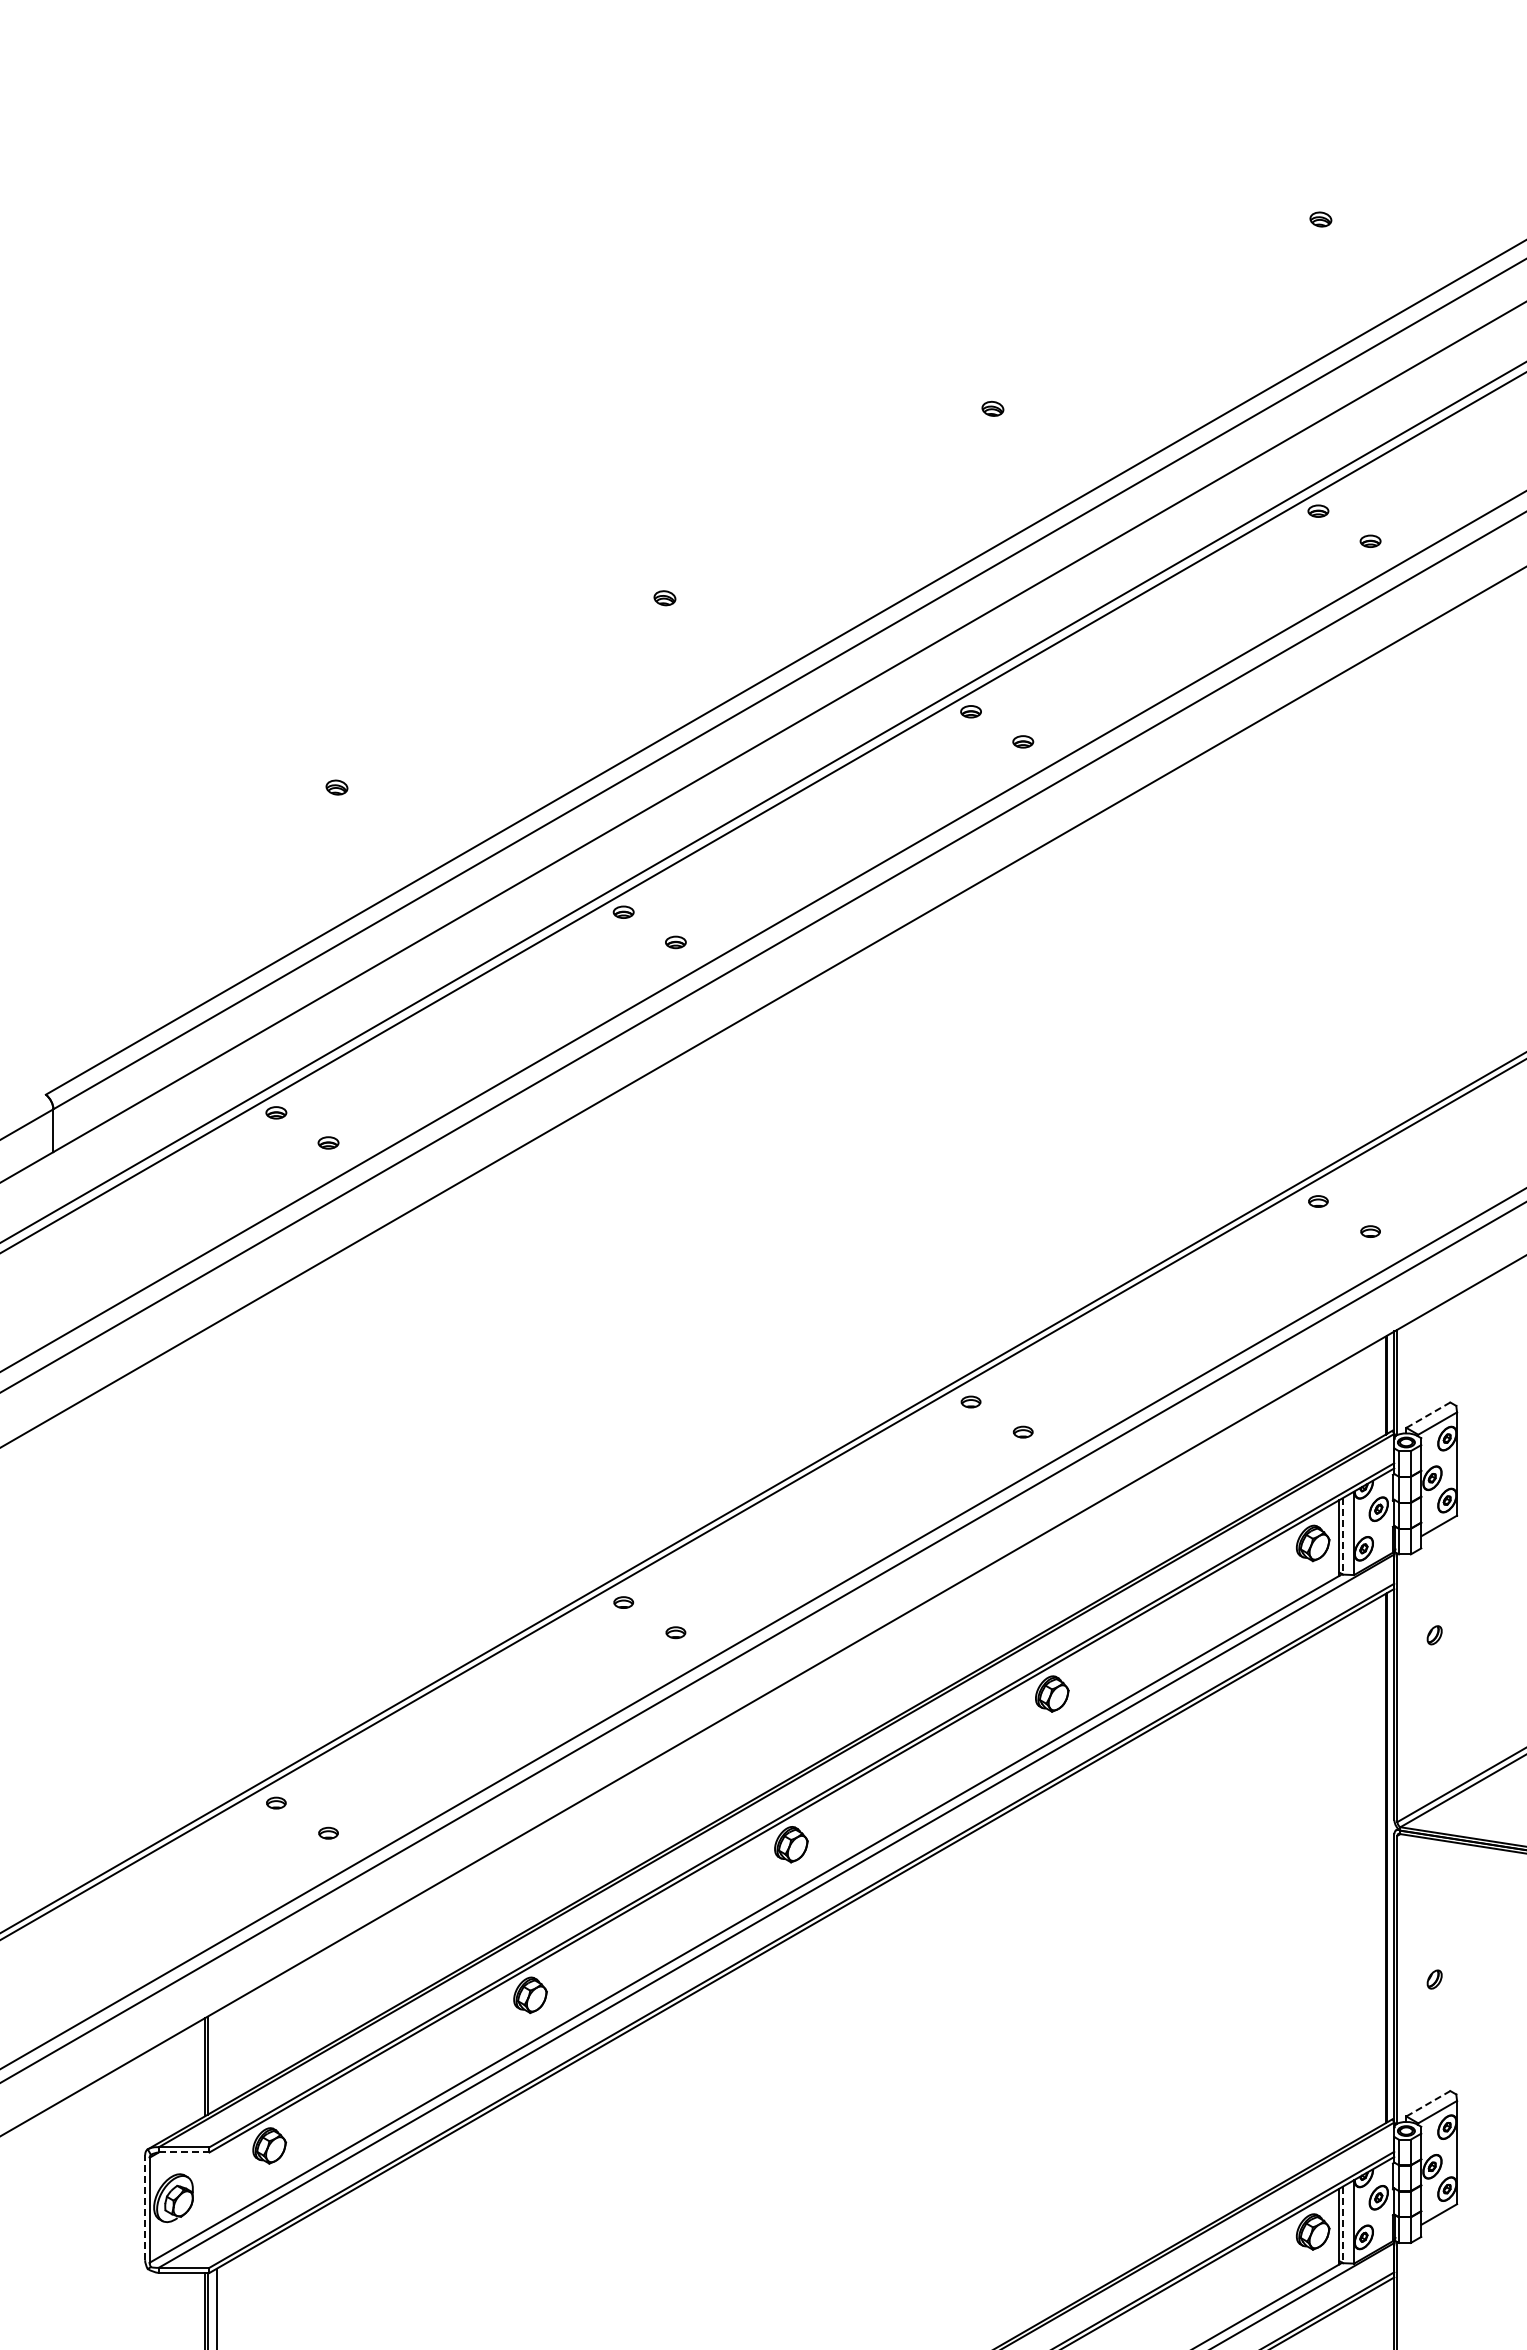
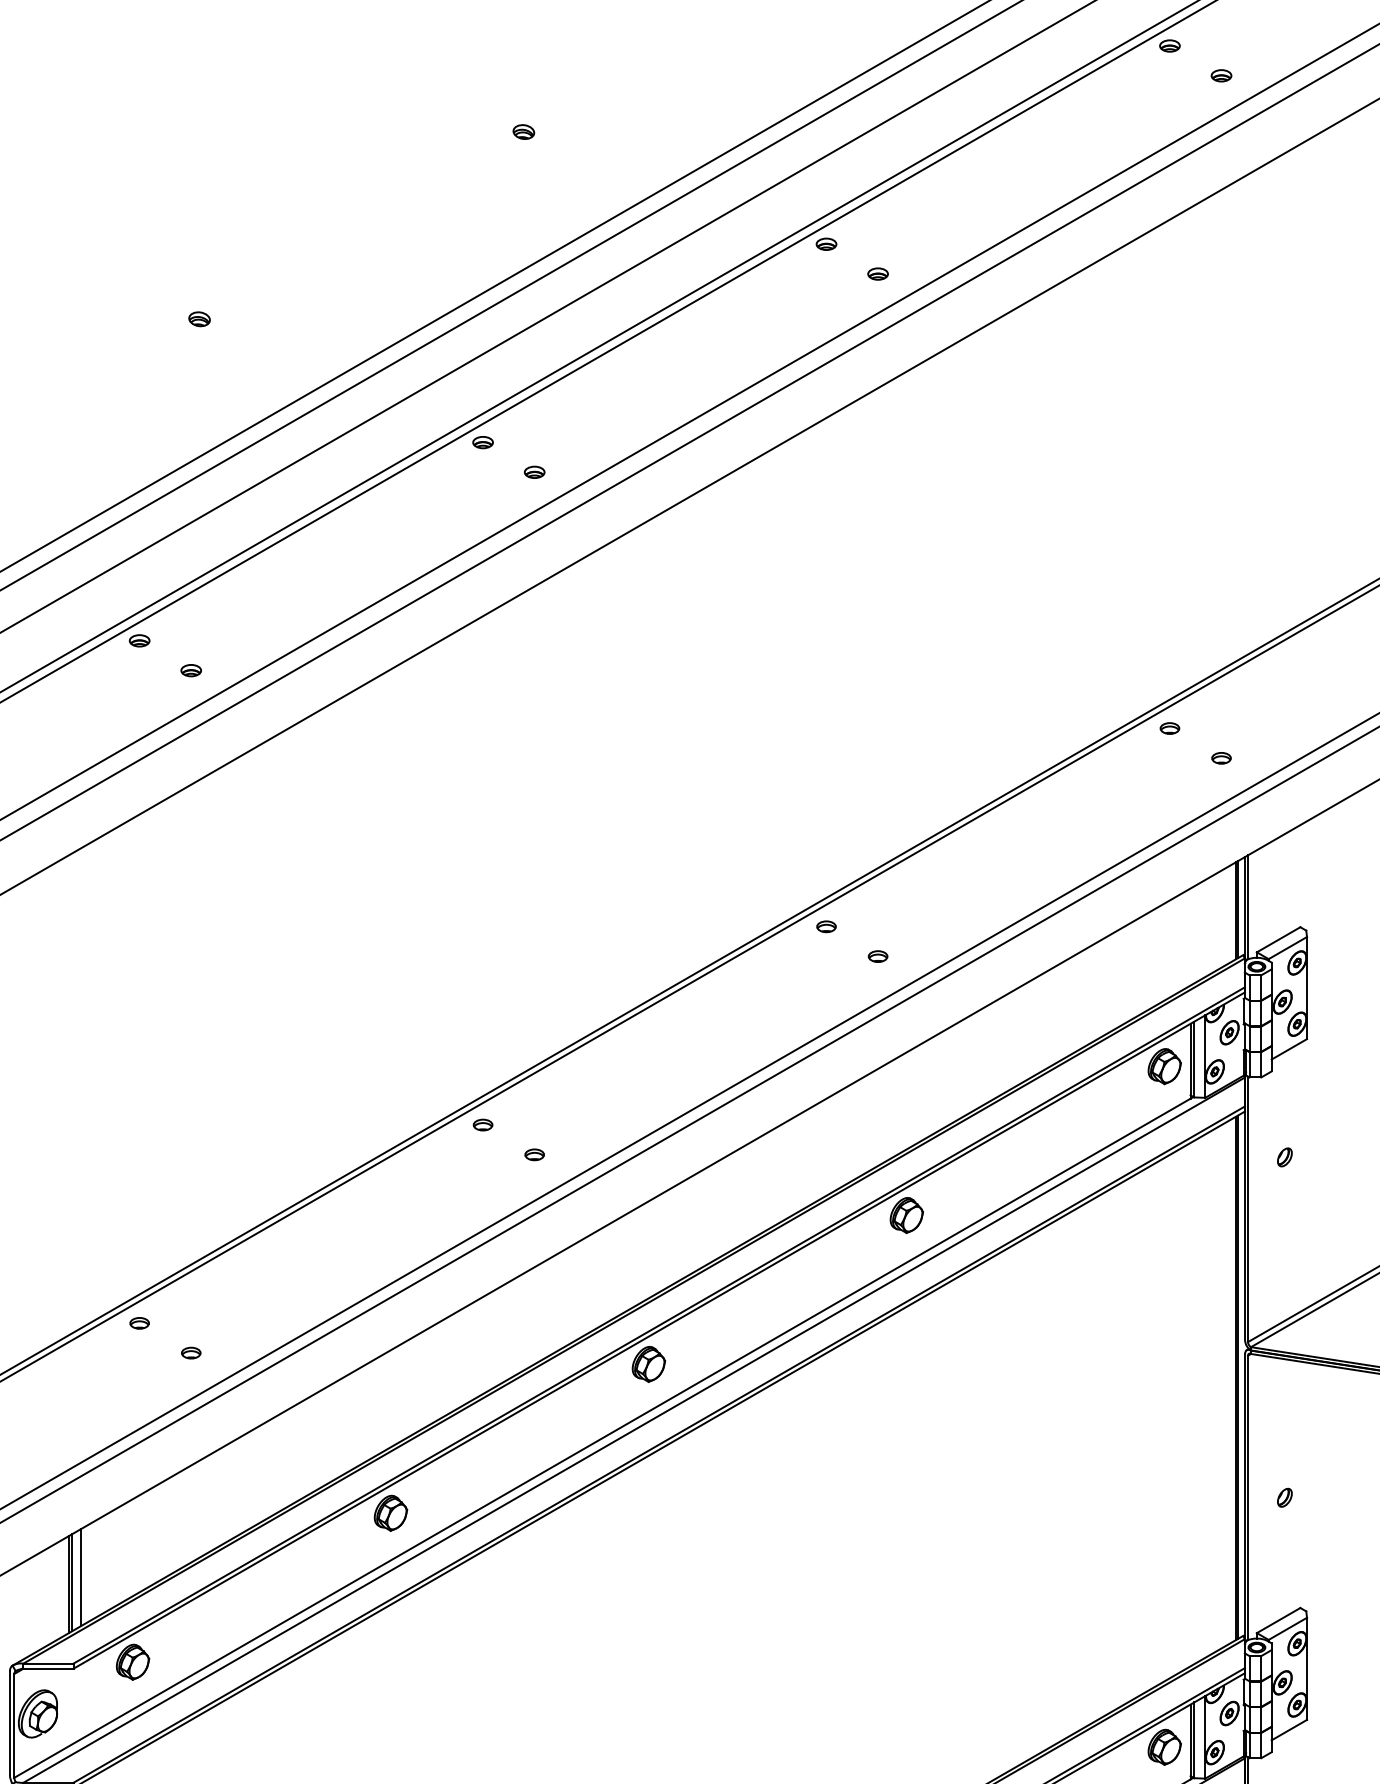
line: (1428, 1414) -> (1278, 939), dashed -> solid
line: (1343, 1536) -> (1194, 1059), dashed -> solid
line: (216, 2060) -> (80, 1577), added
line: (1428, 2103) -> (1278, 1620), dashed -> solid
line: (184, 2152) -> (48, 1668), dashed -> solid
line: (145, 2207) -> (10, 1723), dashed -> solid
line: (1343, 2225) -> (1194, 1740), dashed -> solid

